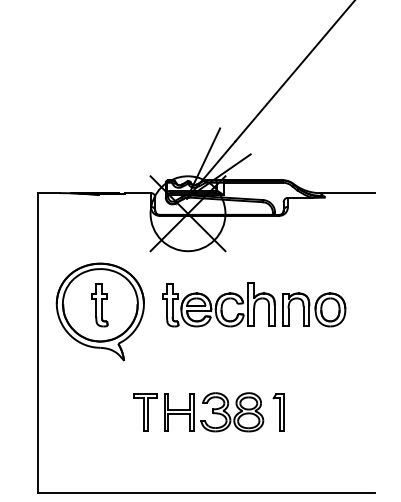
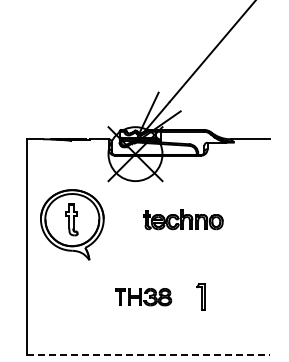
part: (254, 304) -> (183, 219), size x0.6
part: (199, 411) -> (143, 296), size x0.6
line: (207, 493) -> (149, 355), solid -> dashed

